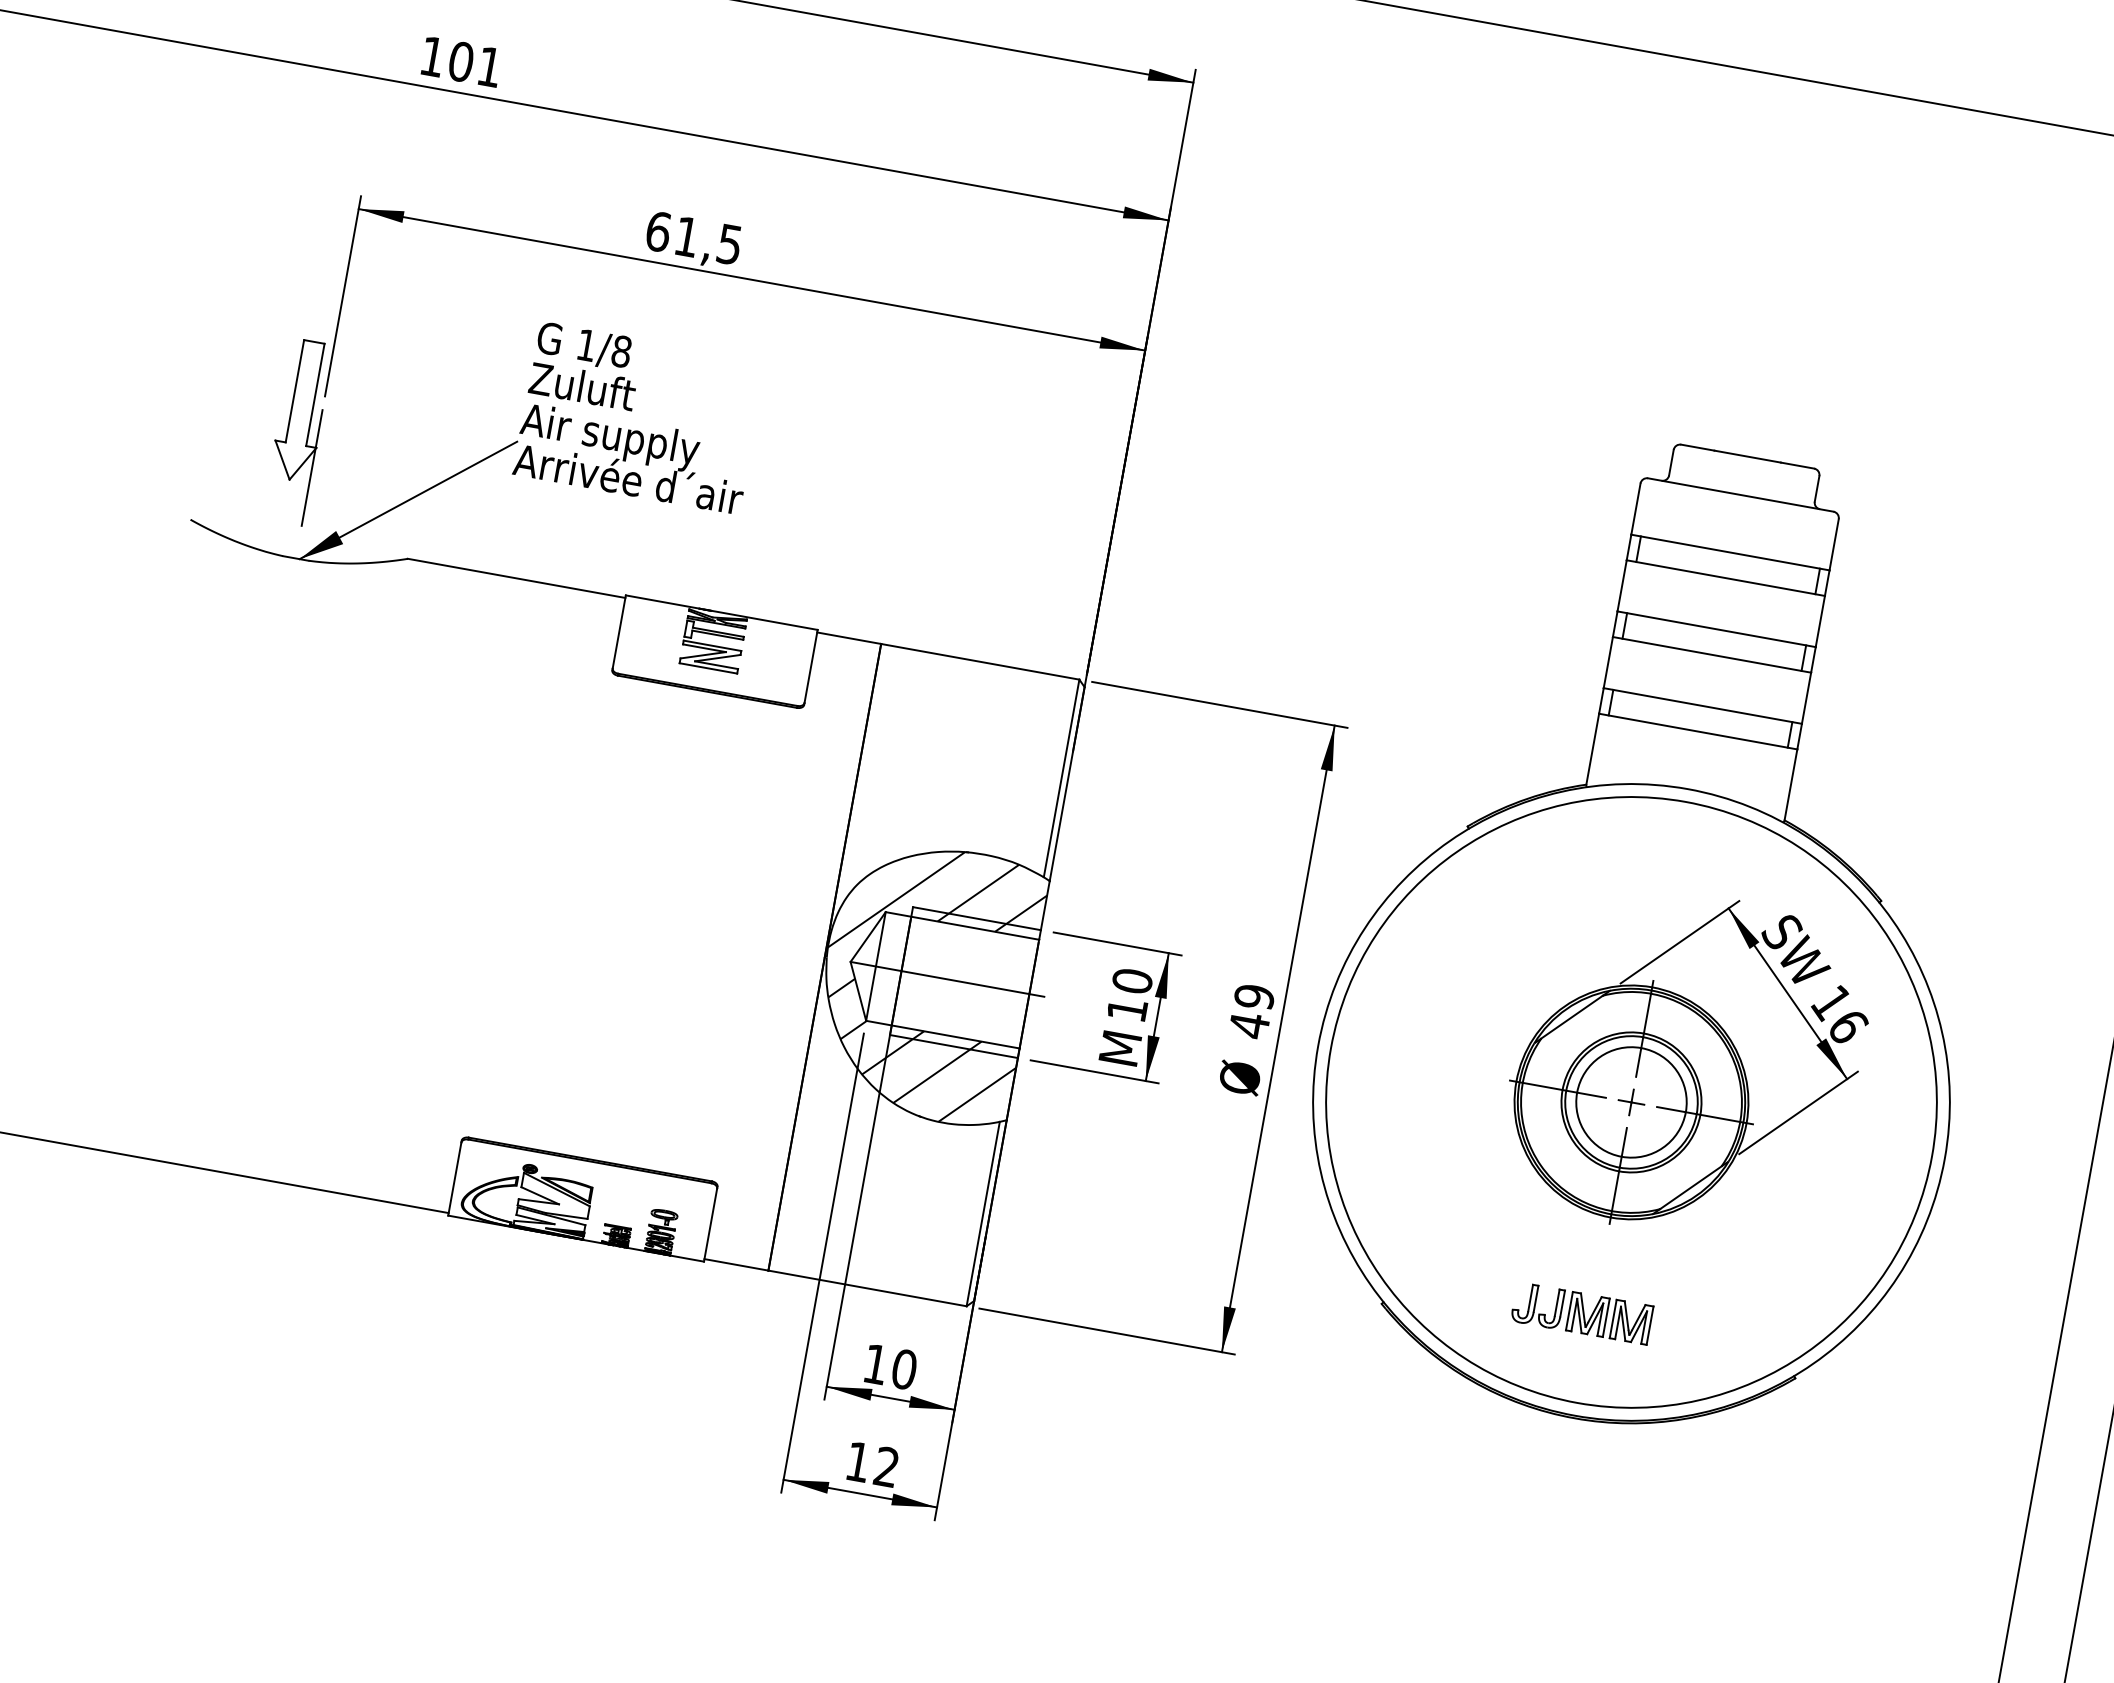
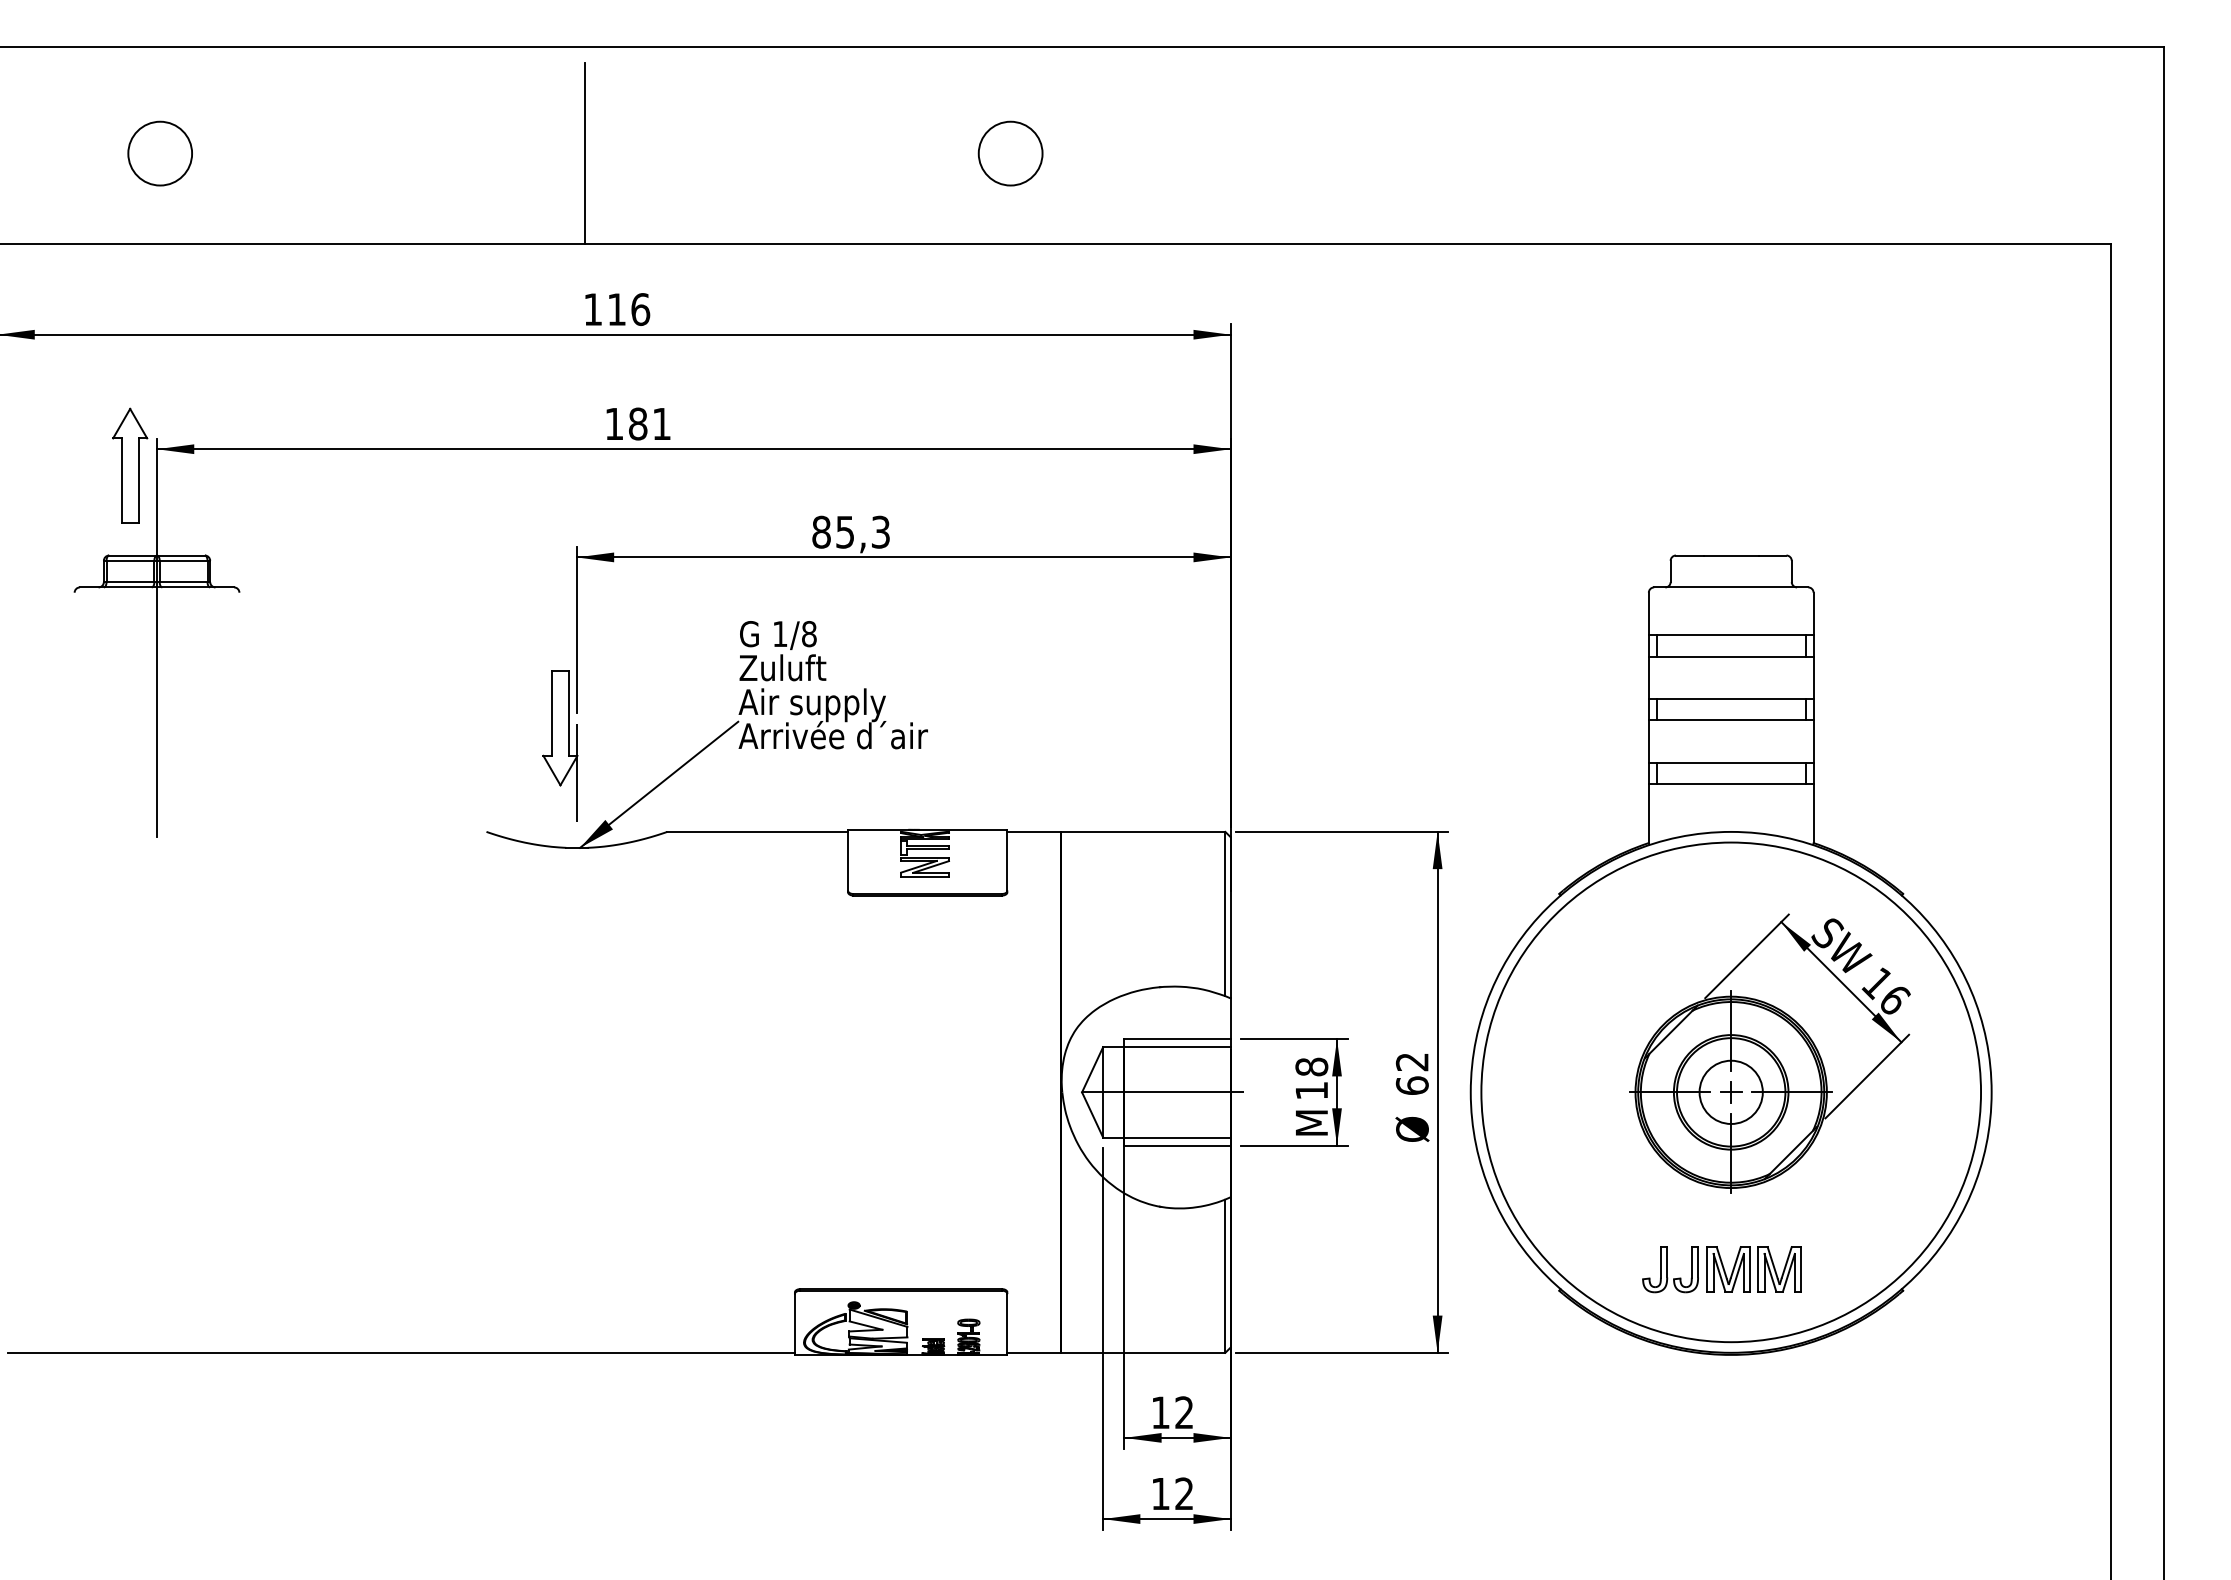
text: (460, 61) -> (637, 423), 101 -> 181
text: (693, 237) -> (850, 531), 61,5 -> 85,3
text: (1132, 980) -> (1311, 1066), 10 -> 18
hatch: (925, 981) -> (1145, 1097), removed
text: (1250, 1010) -> (1411, 1073), 49 -> 62
circle: (1631, 1102) -> (1731, 1092), size x0.7
part: (1581, 1313) -> (1721, 1269), size x1.4
text: (904, 1369) -> (1184, 1412), 10 -> 12

